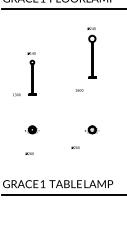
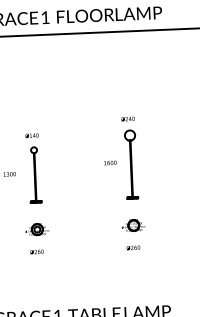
part: (91, 52) -> (129, 157), moved
part: (31, 73) -> (33, 167), moved
text: (75, 147) -> (133, 247), moved
text: (29, 153) -> (36, 251), moved

